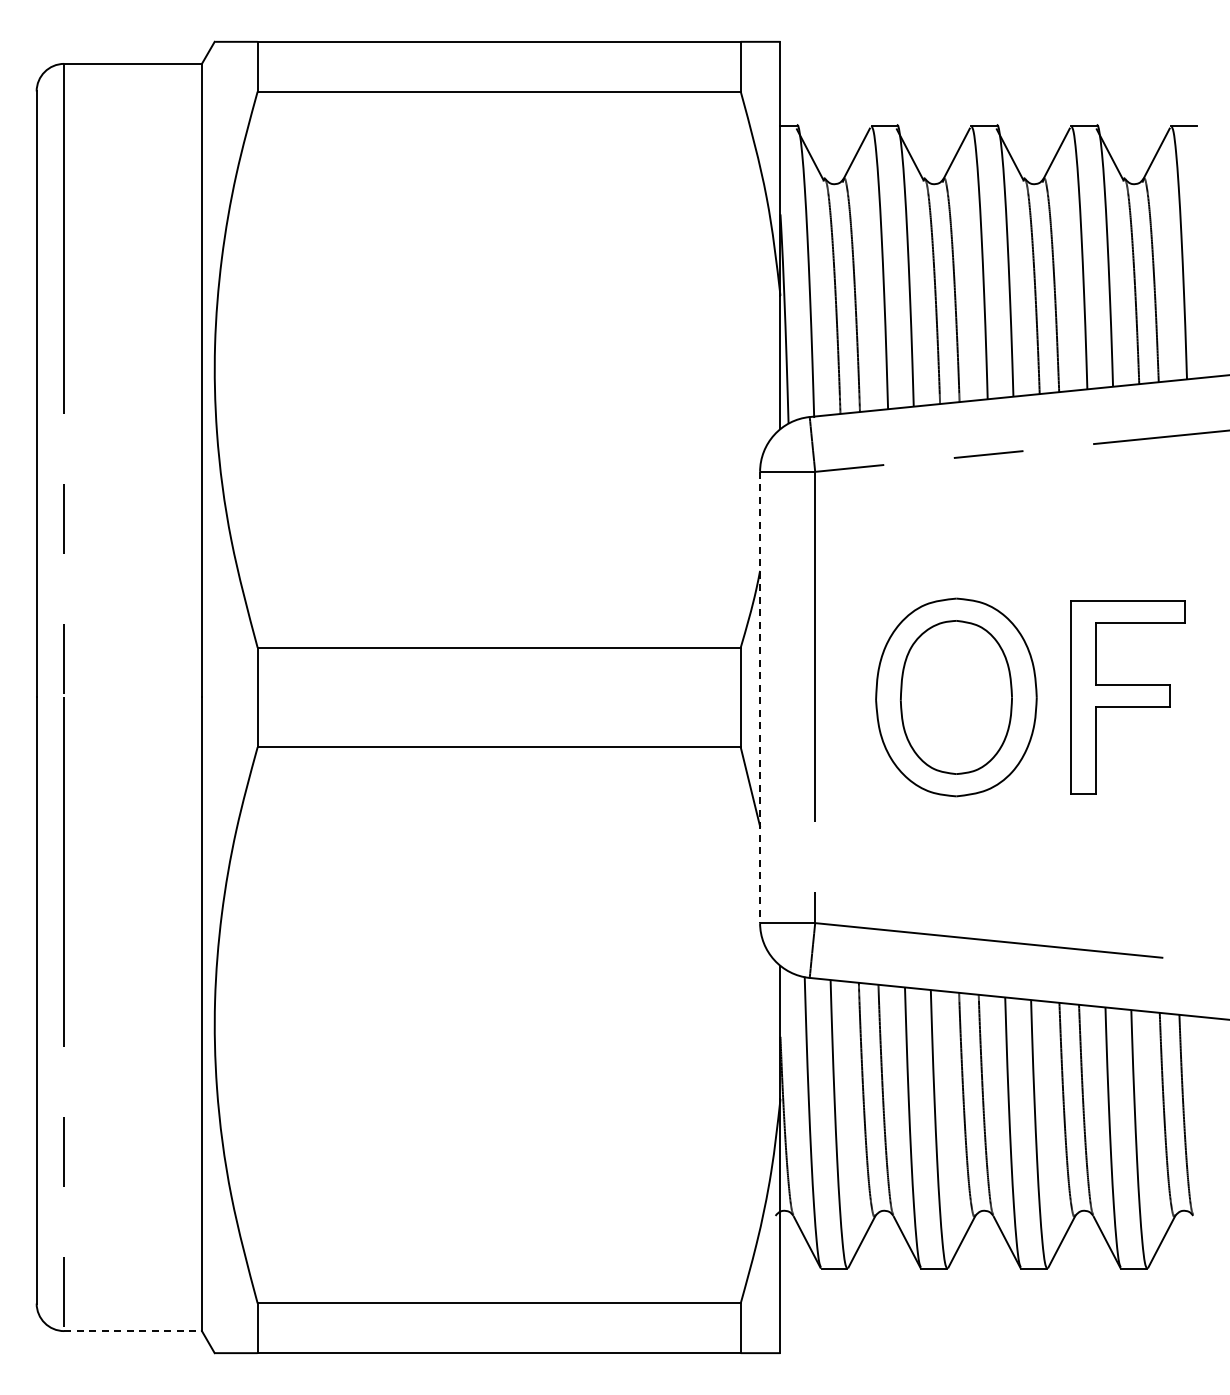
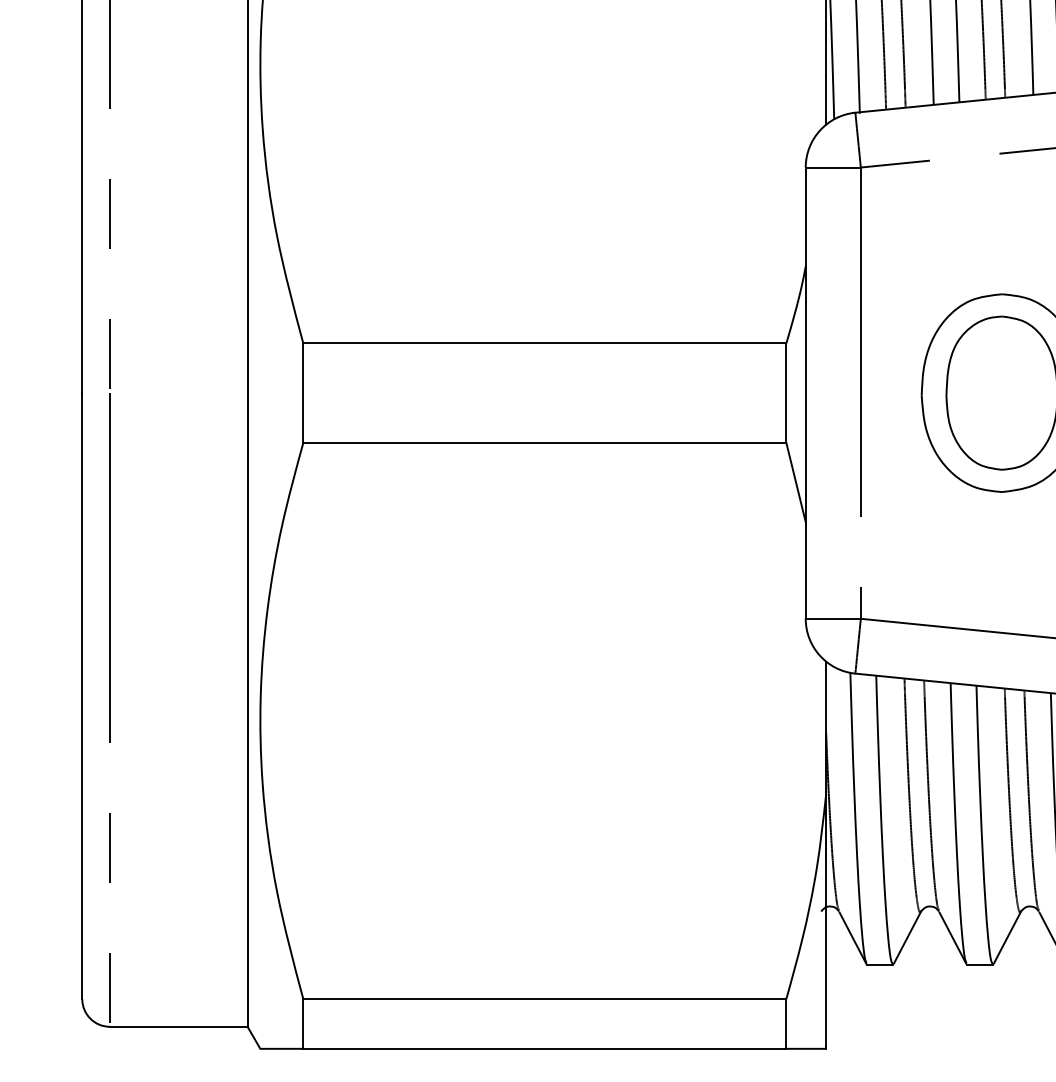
line: (760, 697) -> (806, 393), dashed -> solid
line: (133, 1331) -> (179, 1027), dashed -> solid

